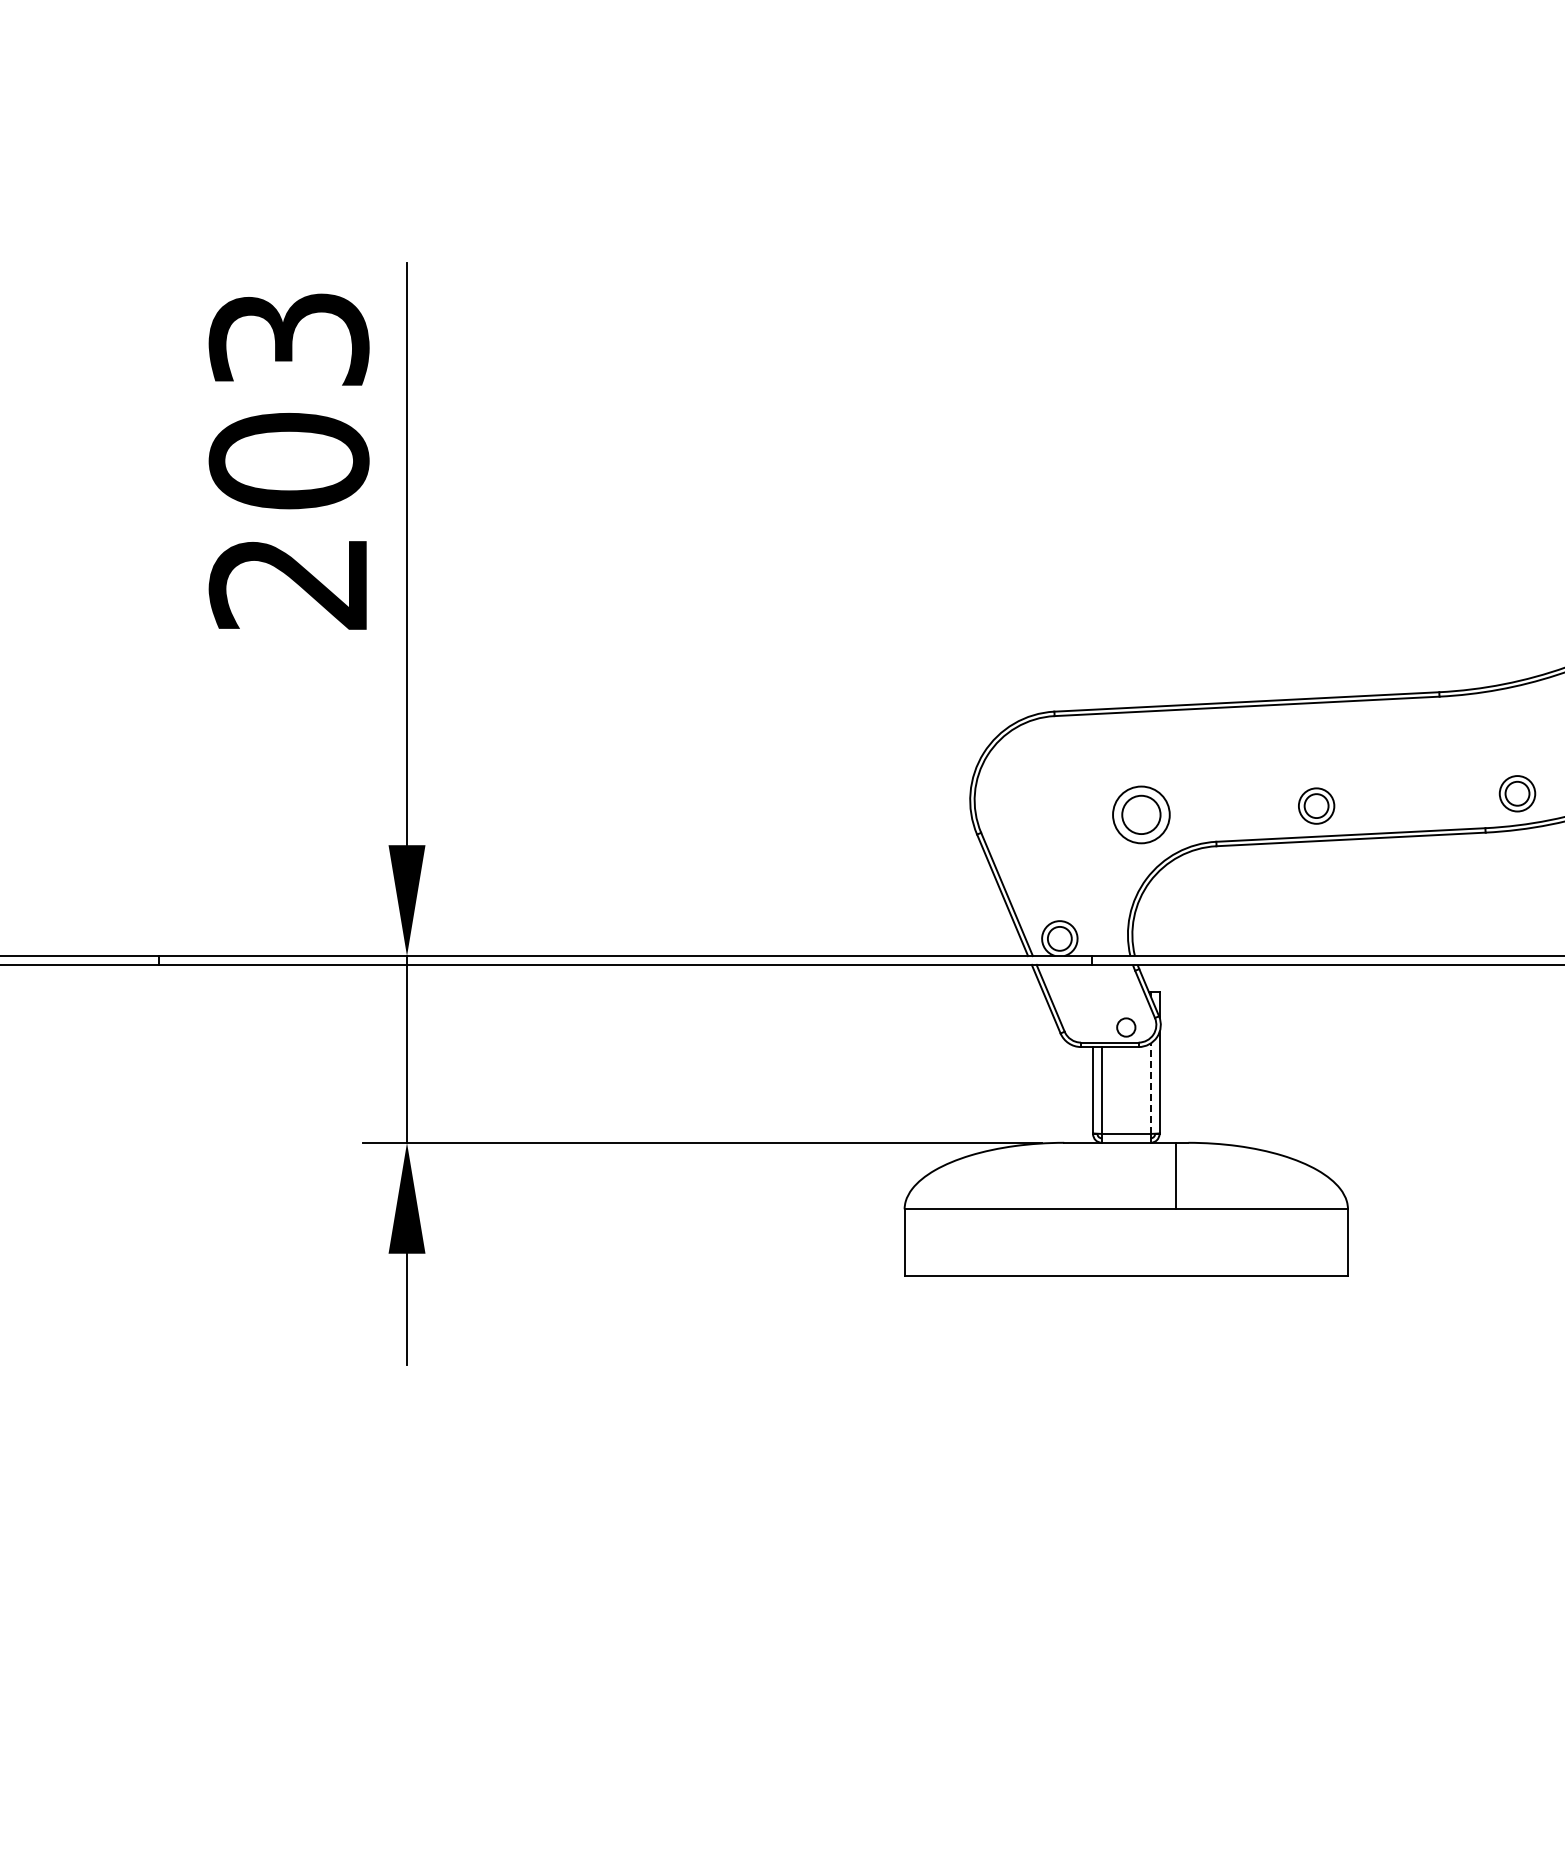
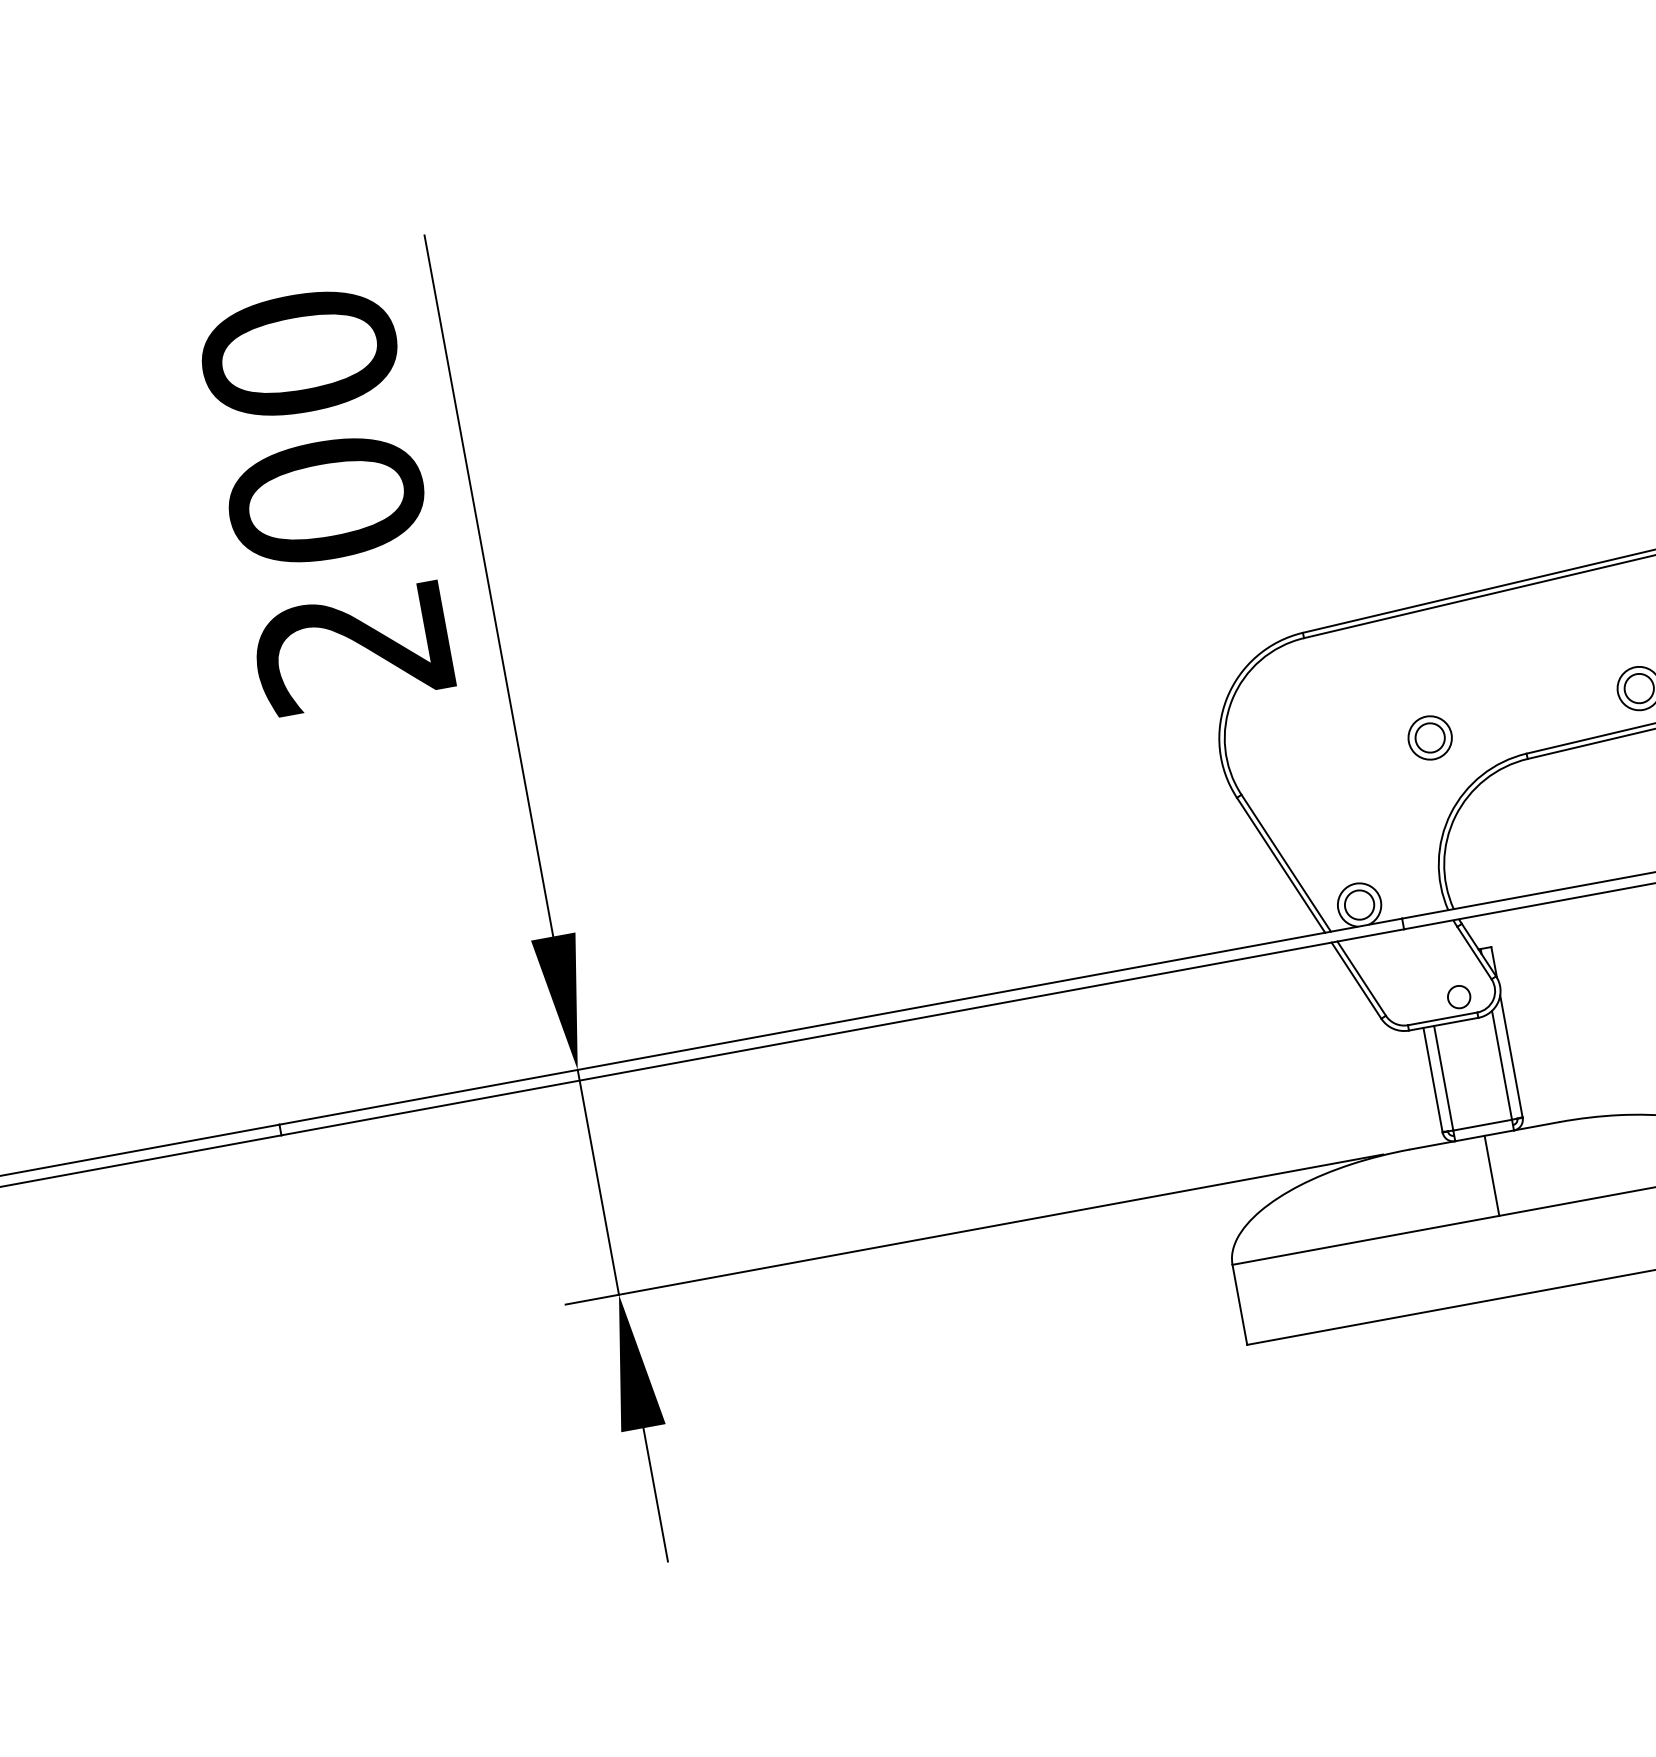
text: (288, 339) -> (298, 354), 203 -> 200
part: (1140, 814) -> (1429, 737), size x0.62
line: (1150, 1088) -> (1501, 1065), dashed -> solid
line: (1176, 1175) -> (1492, 1175), moved

